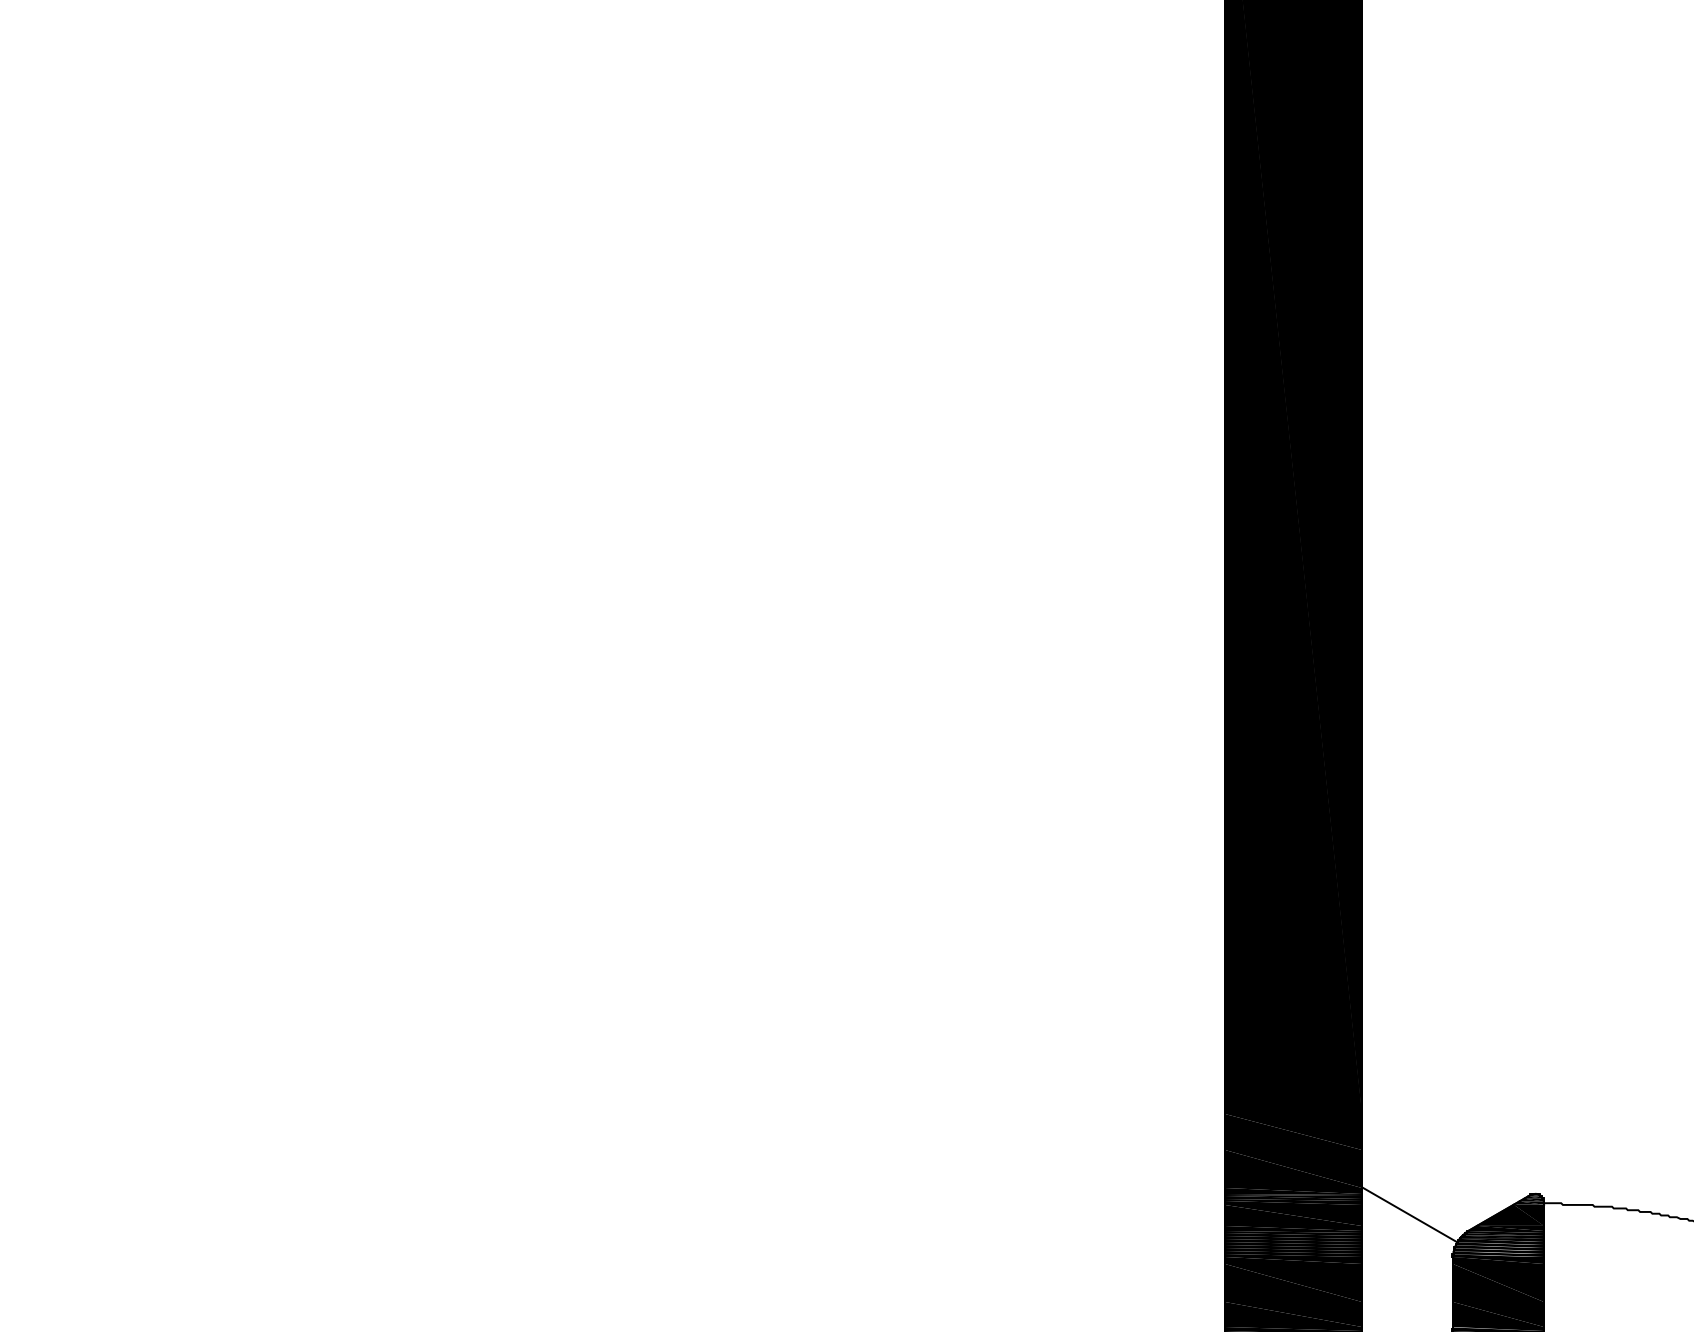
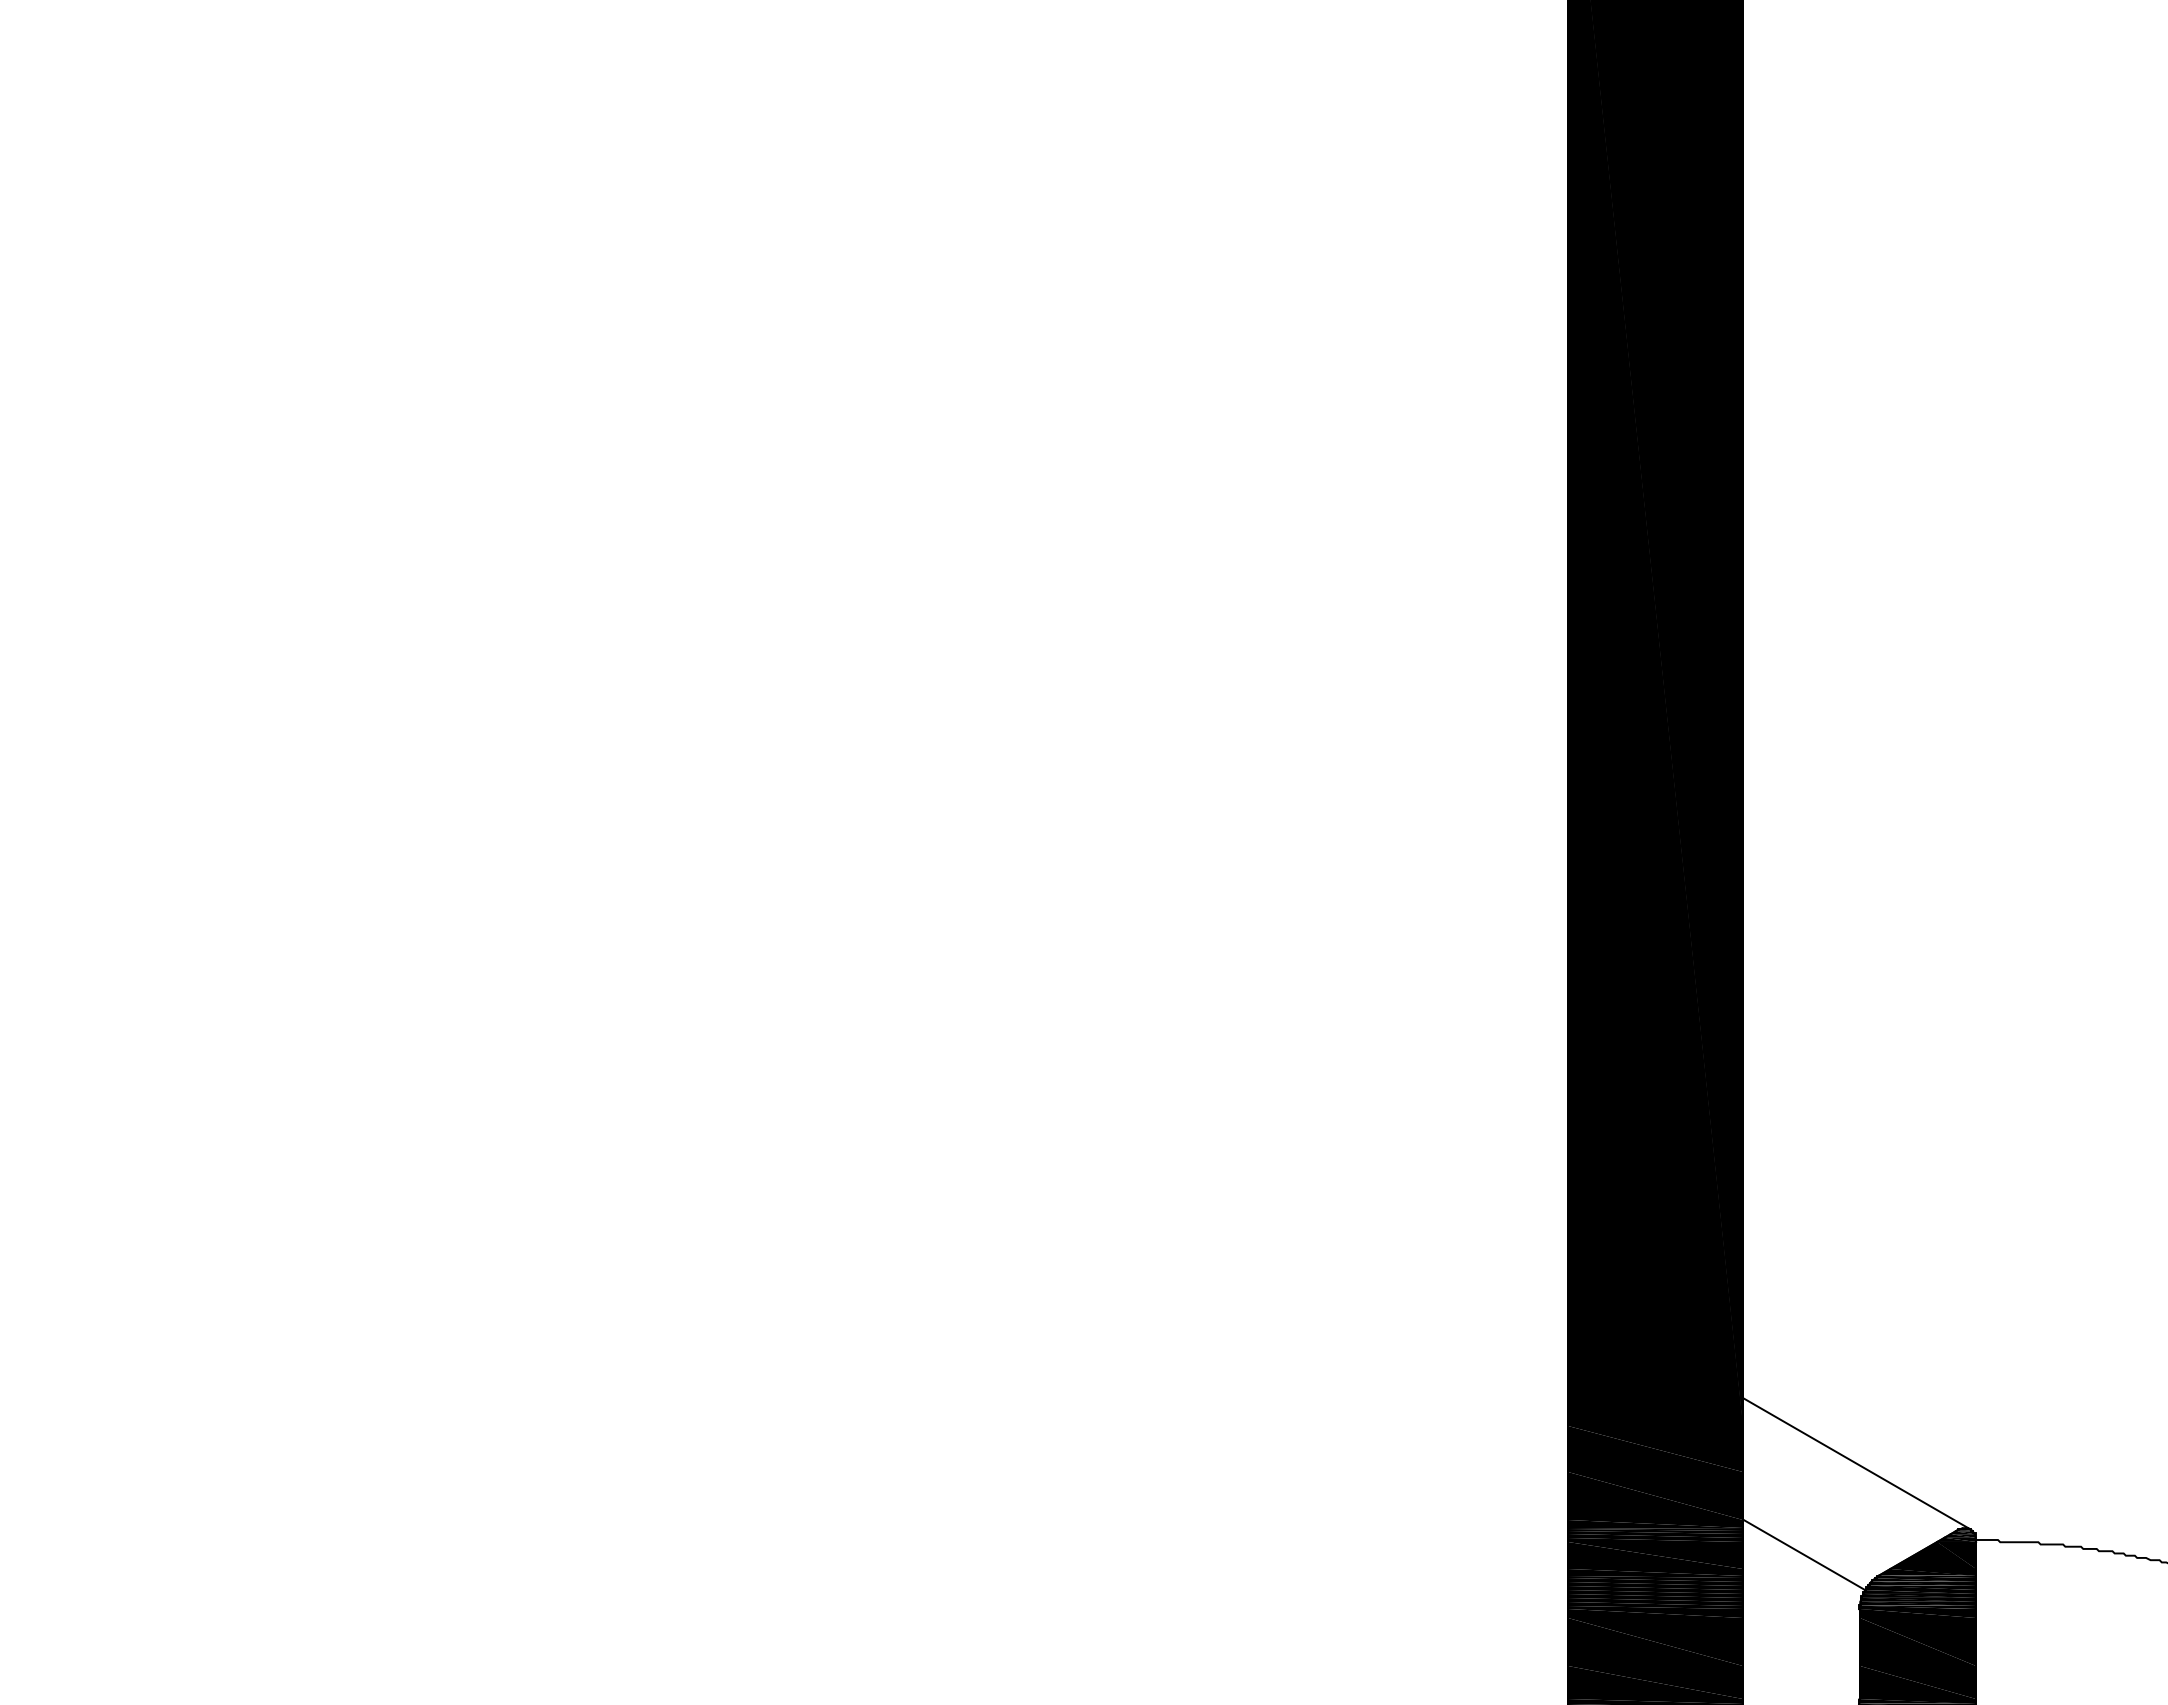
line: (1450, 1143) -> (1856, 1463), added

